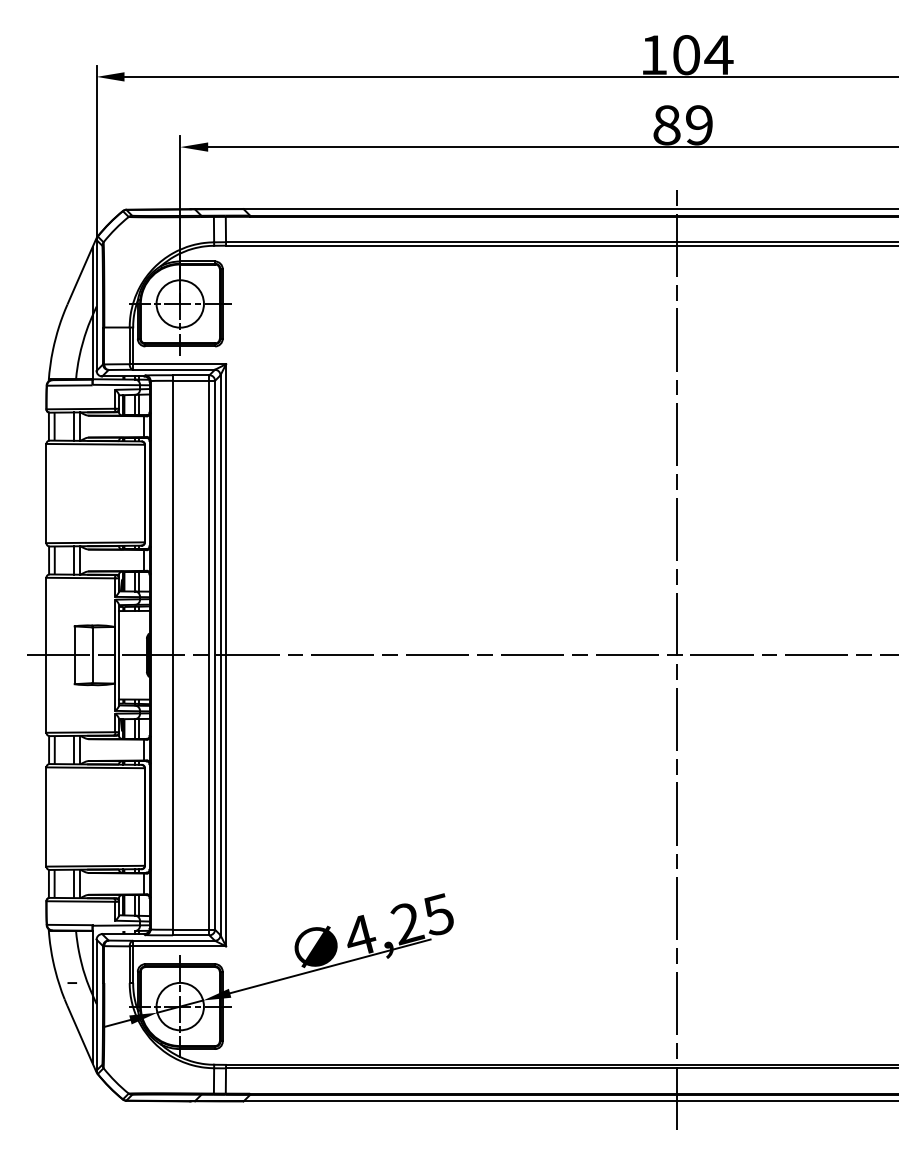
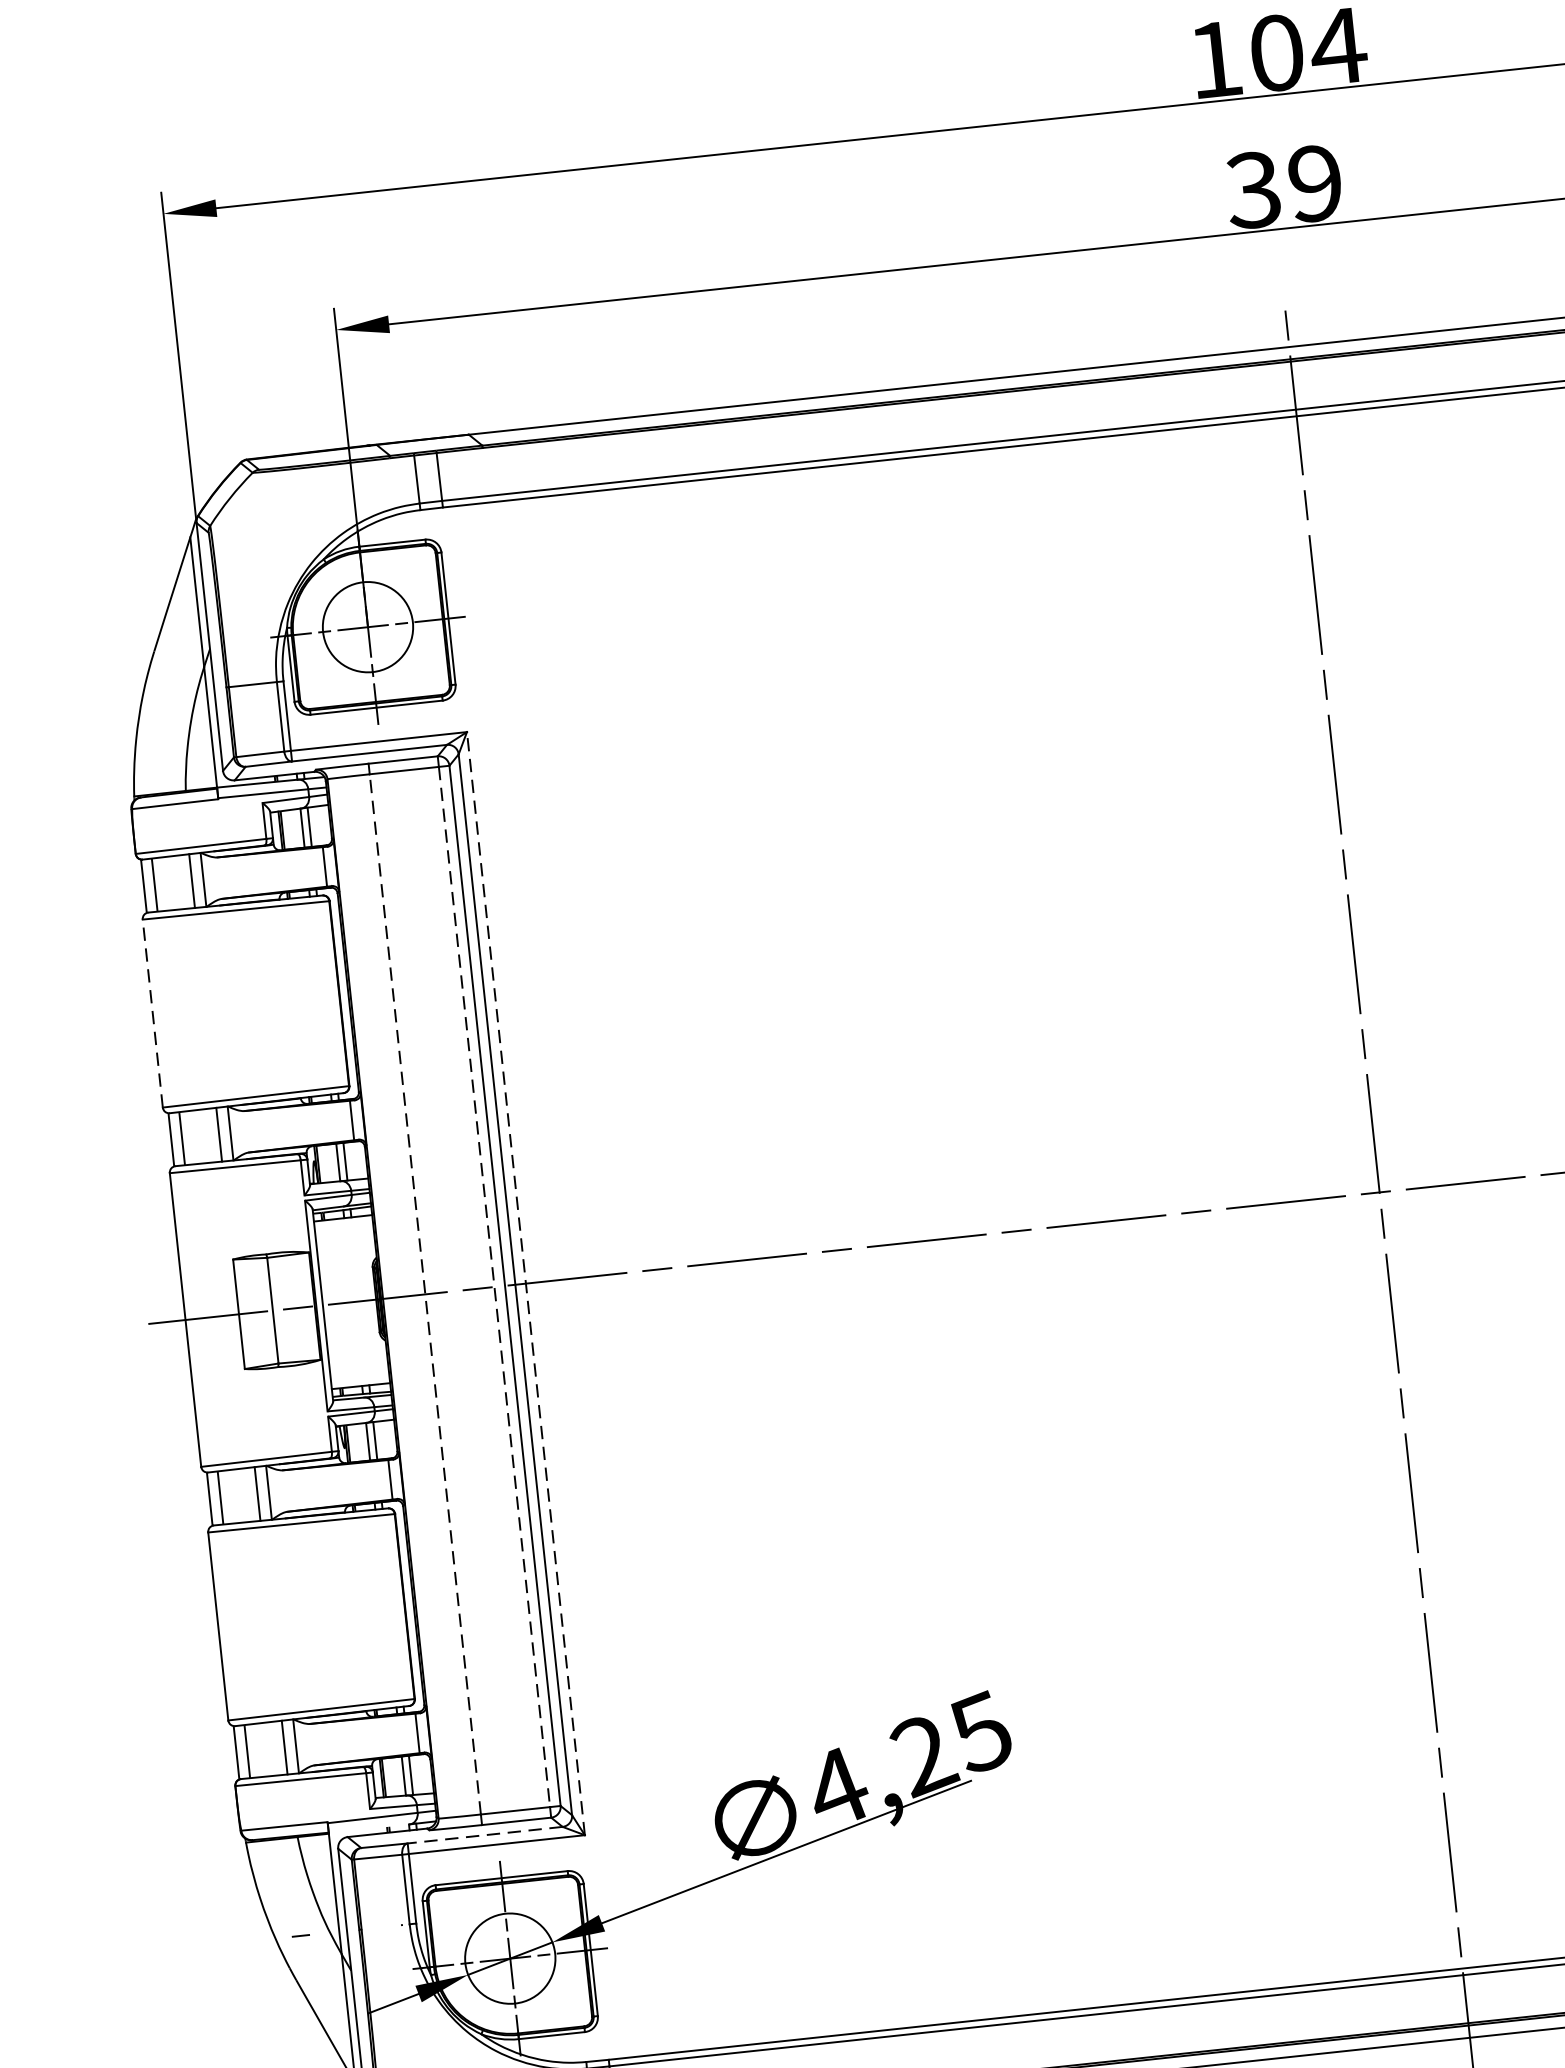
text: (666, 125) -> (1253, 190), 89 -> 39
line: (46, 493) -> (152, 1013), solid -> dashed
line: (172, 654) -> (424, 1292), solid -> dashed
line: (226, 654) -> (526, 1282), solid -> dashed
line: (209, 655) -> (494, 1287), solid -> dashed
line: (174, 940) -> (485, 1834), solid -> dashed

